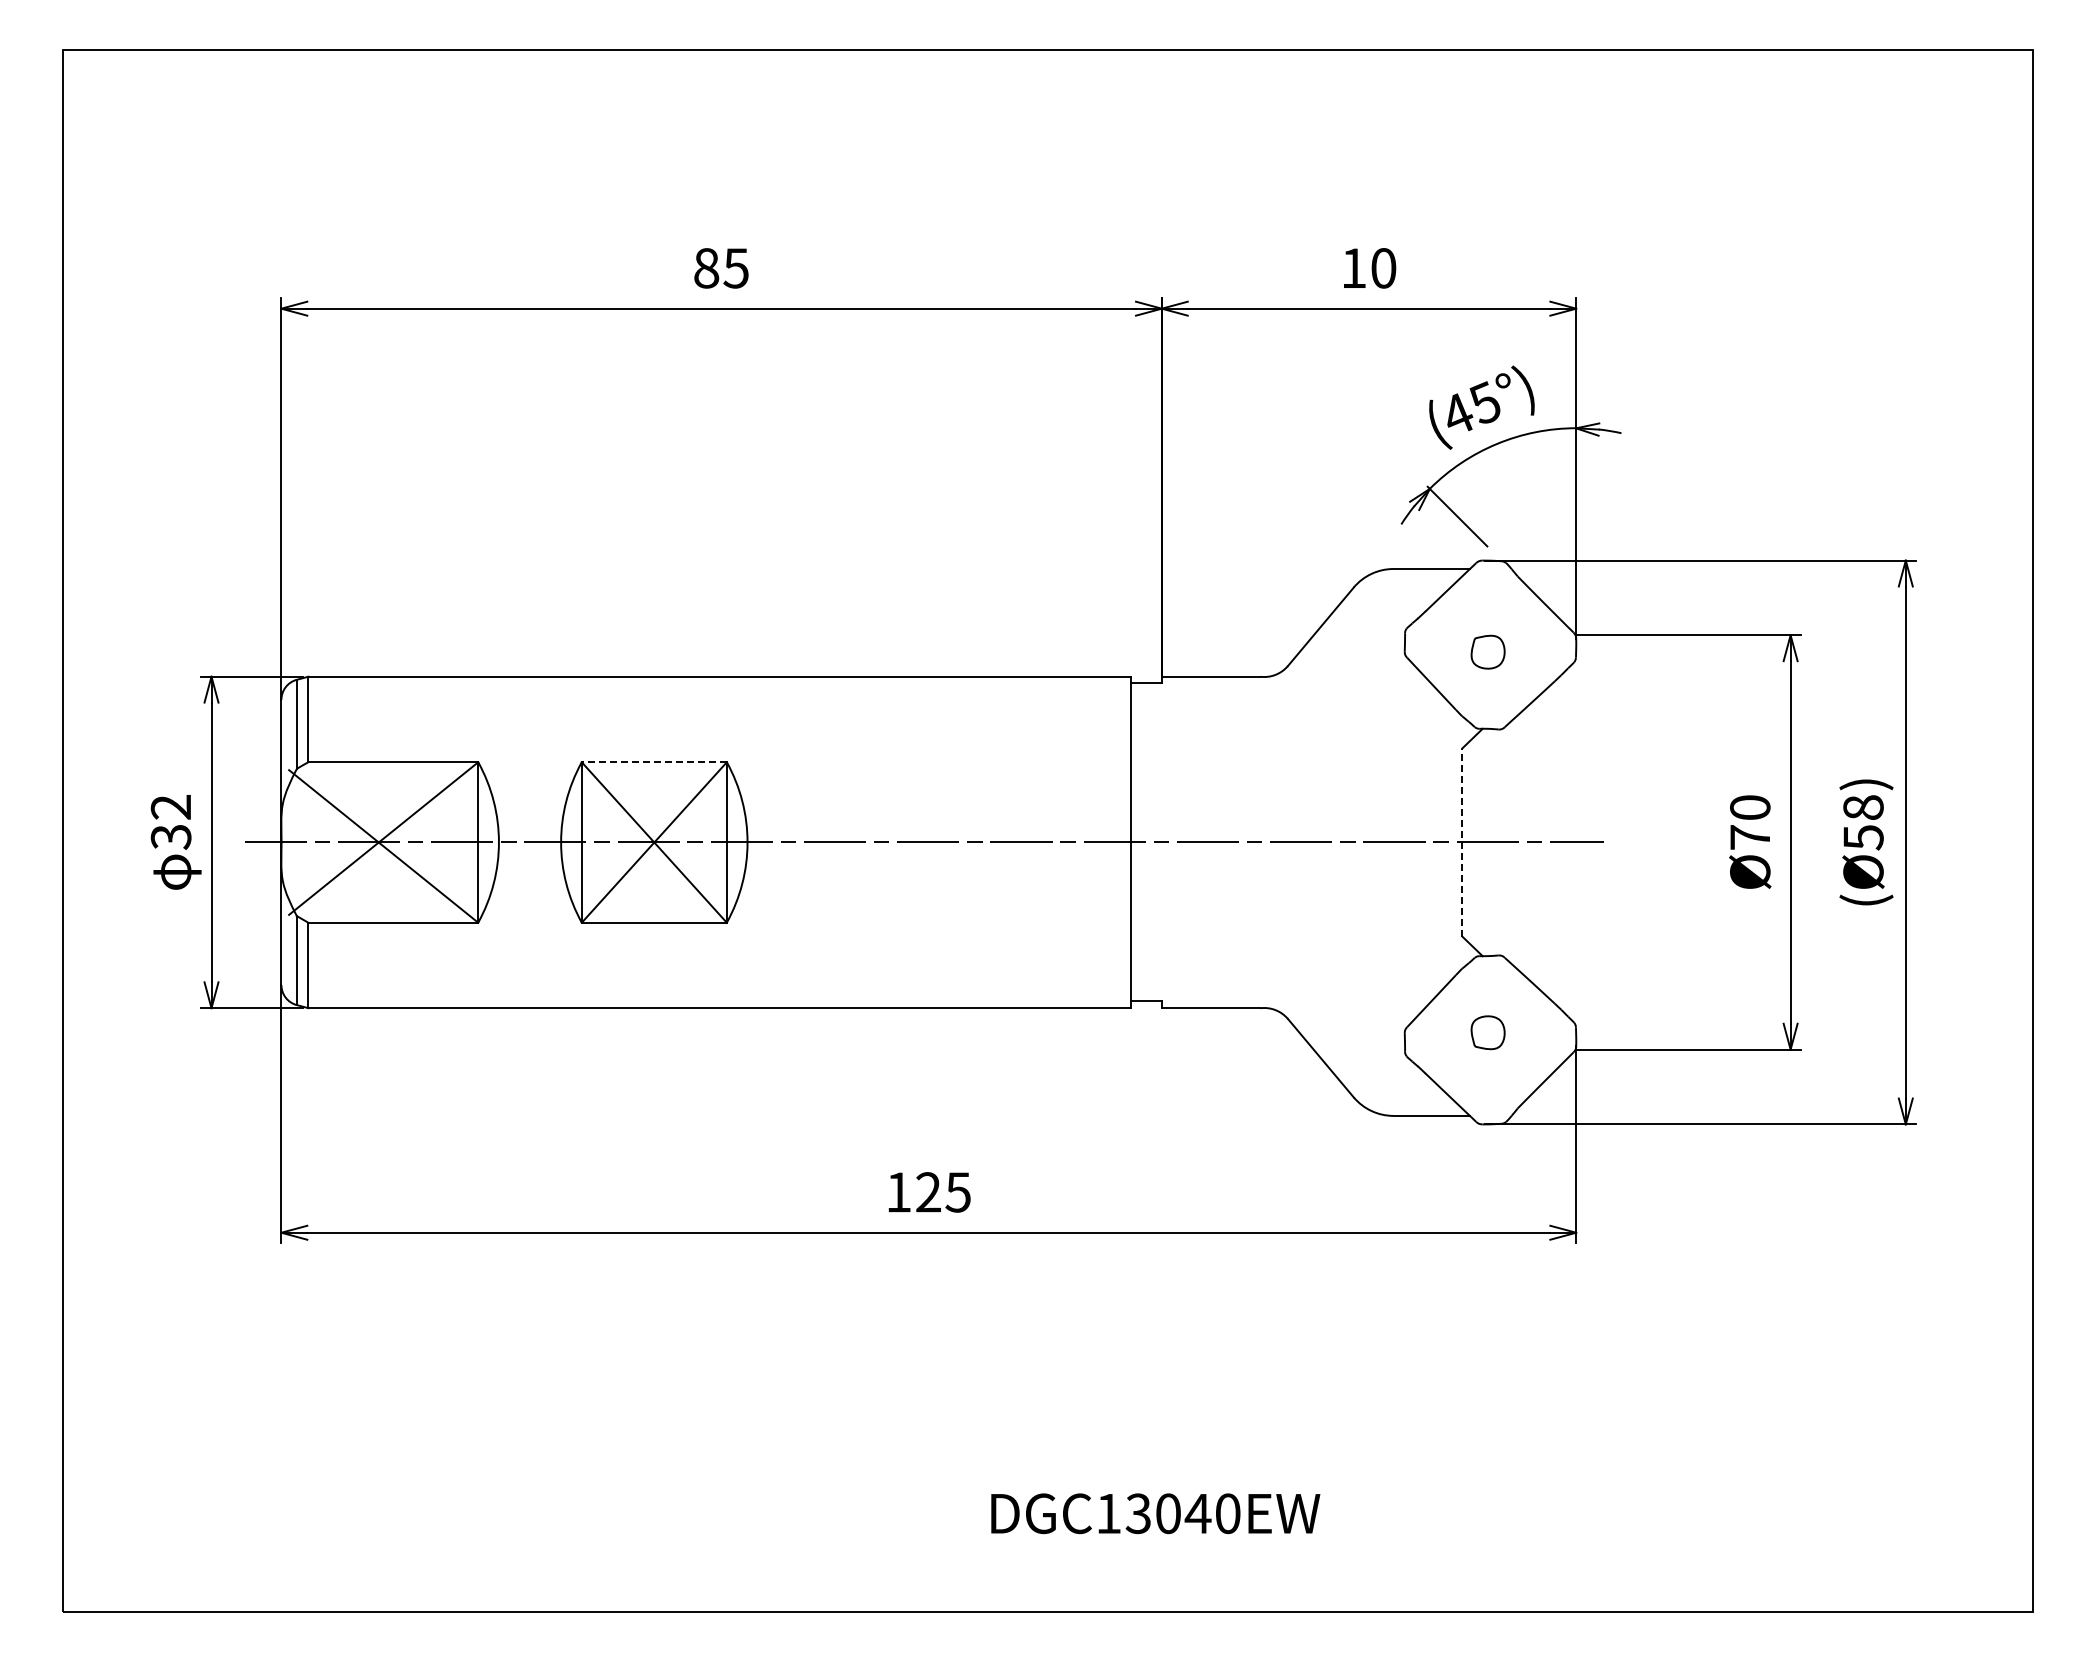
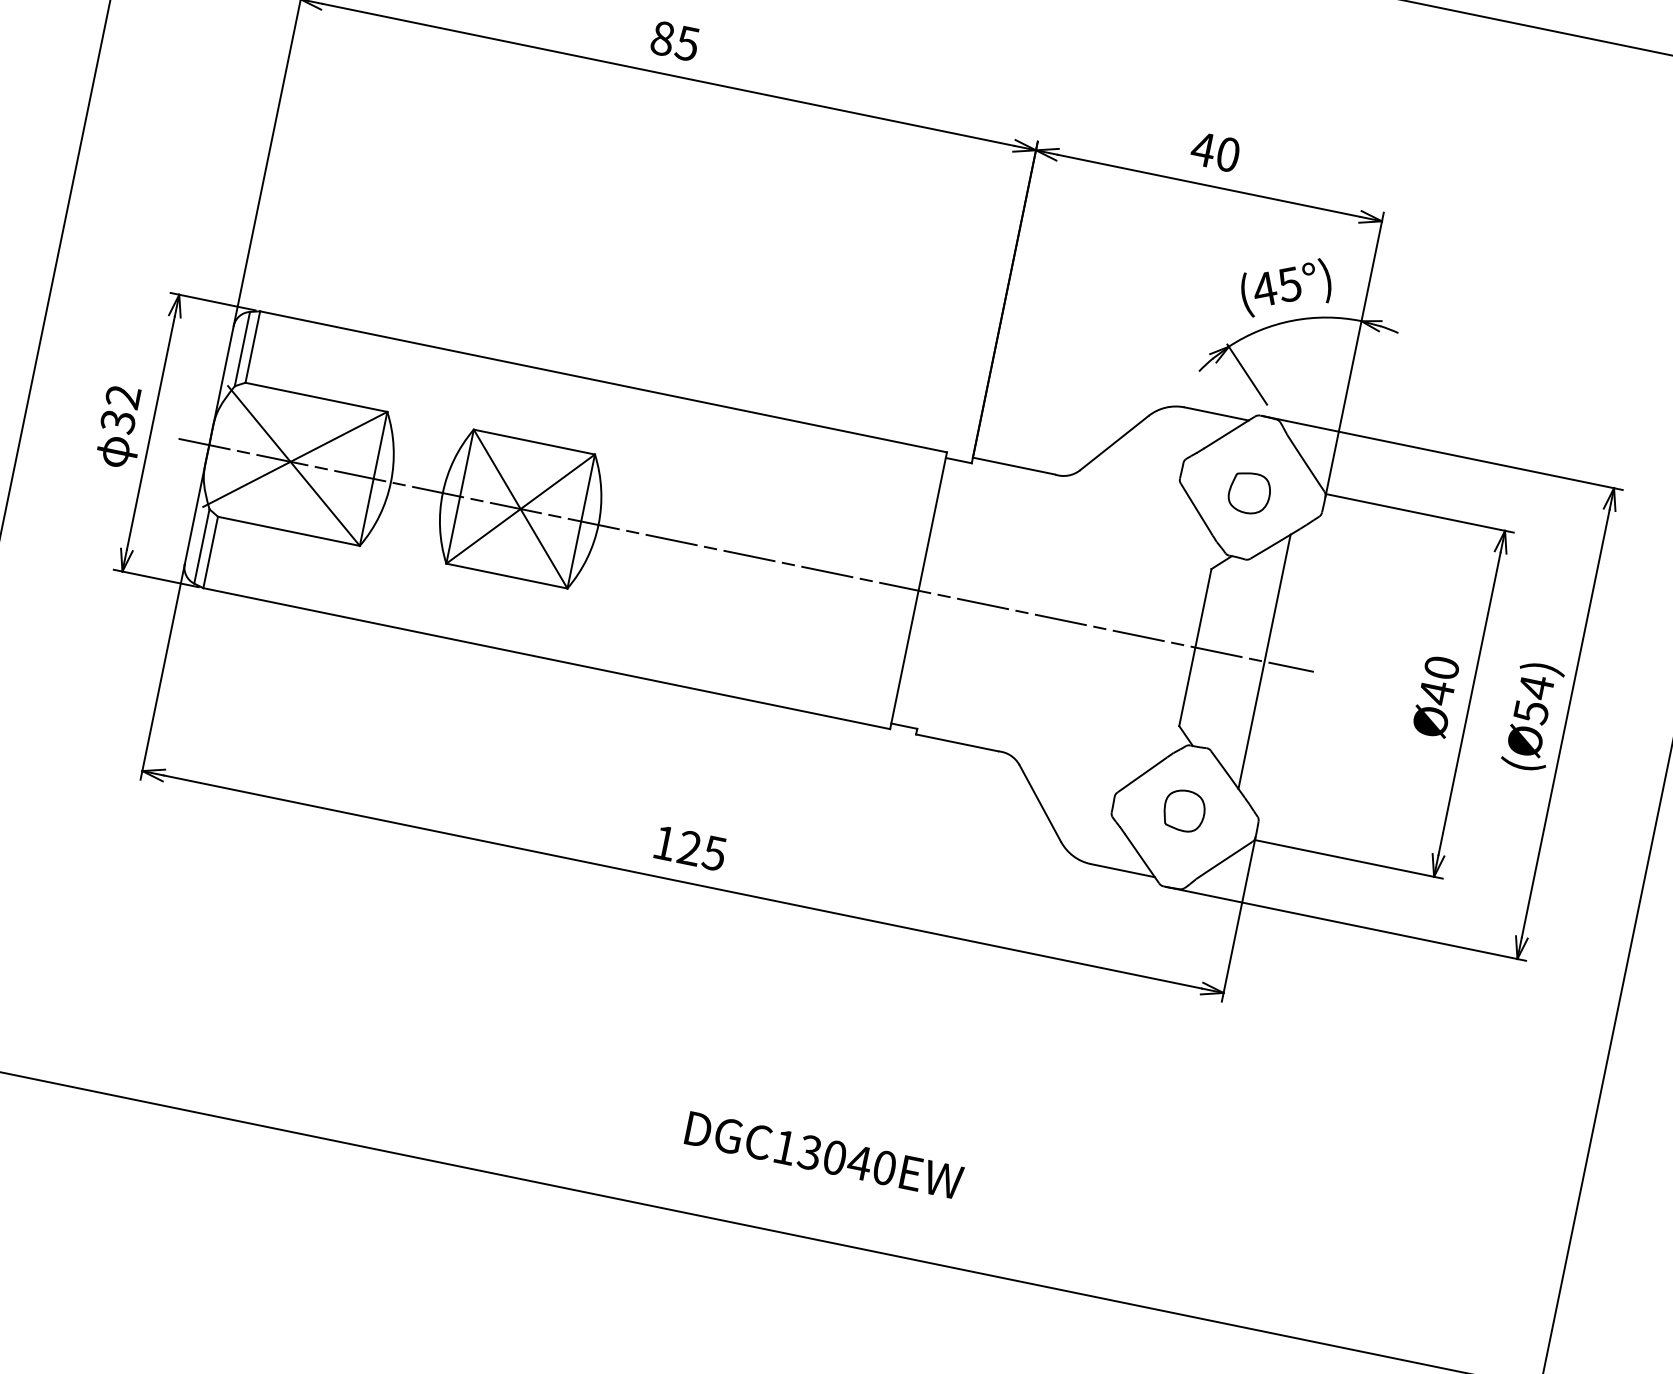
text: (1353, 267) -> (1203, 148), 10 -> 40
part: (1487, 651) -> (1249, 492), size x1.43
line: (654, 762) -> (534, 442), dashed -> solid
text: (1863, 807) -> (1536, 687), (Ø58) -> (Ø54)
text: (1749, 837) -> (1436, 692), Ø70 -> Ø40
line: (1462, 842) -> (1195, 647), dashed -> solid
line: (1545, 842) -> (1264, 661), added
part: (1487, 1032) -> (1183, 810), size x1.43

